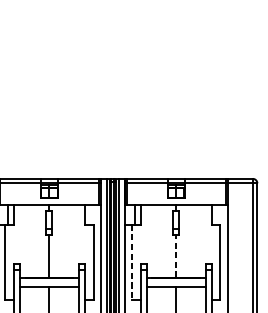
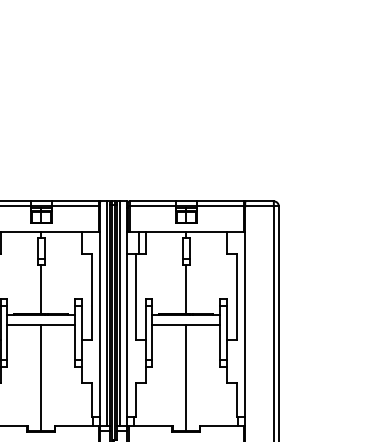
line: (176, 256) -> (186, 289), dashed -> solid
line: (131, 262) -> (135, 296), dashed -> solid

